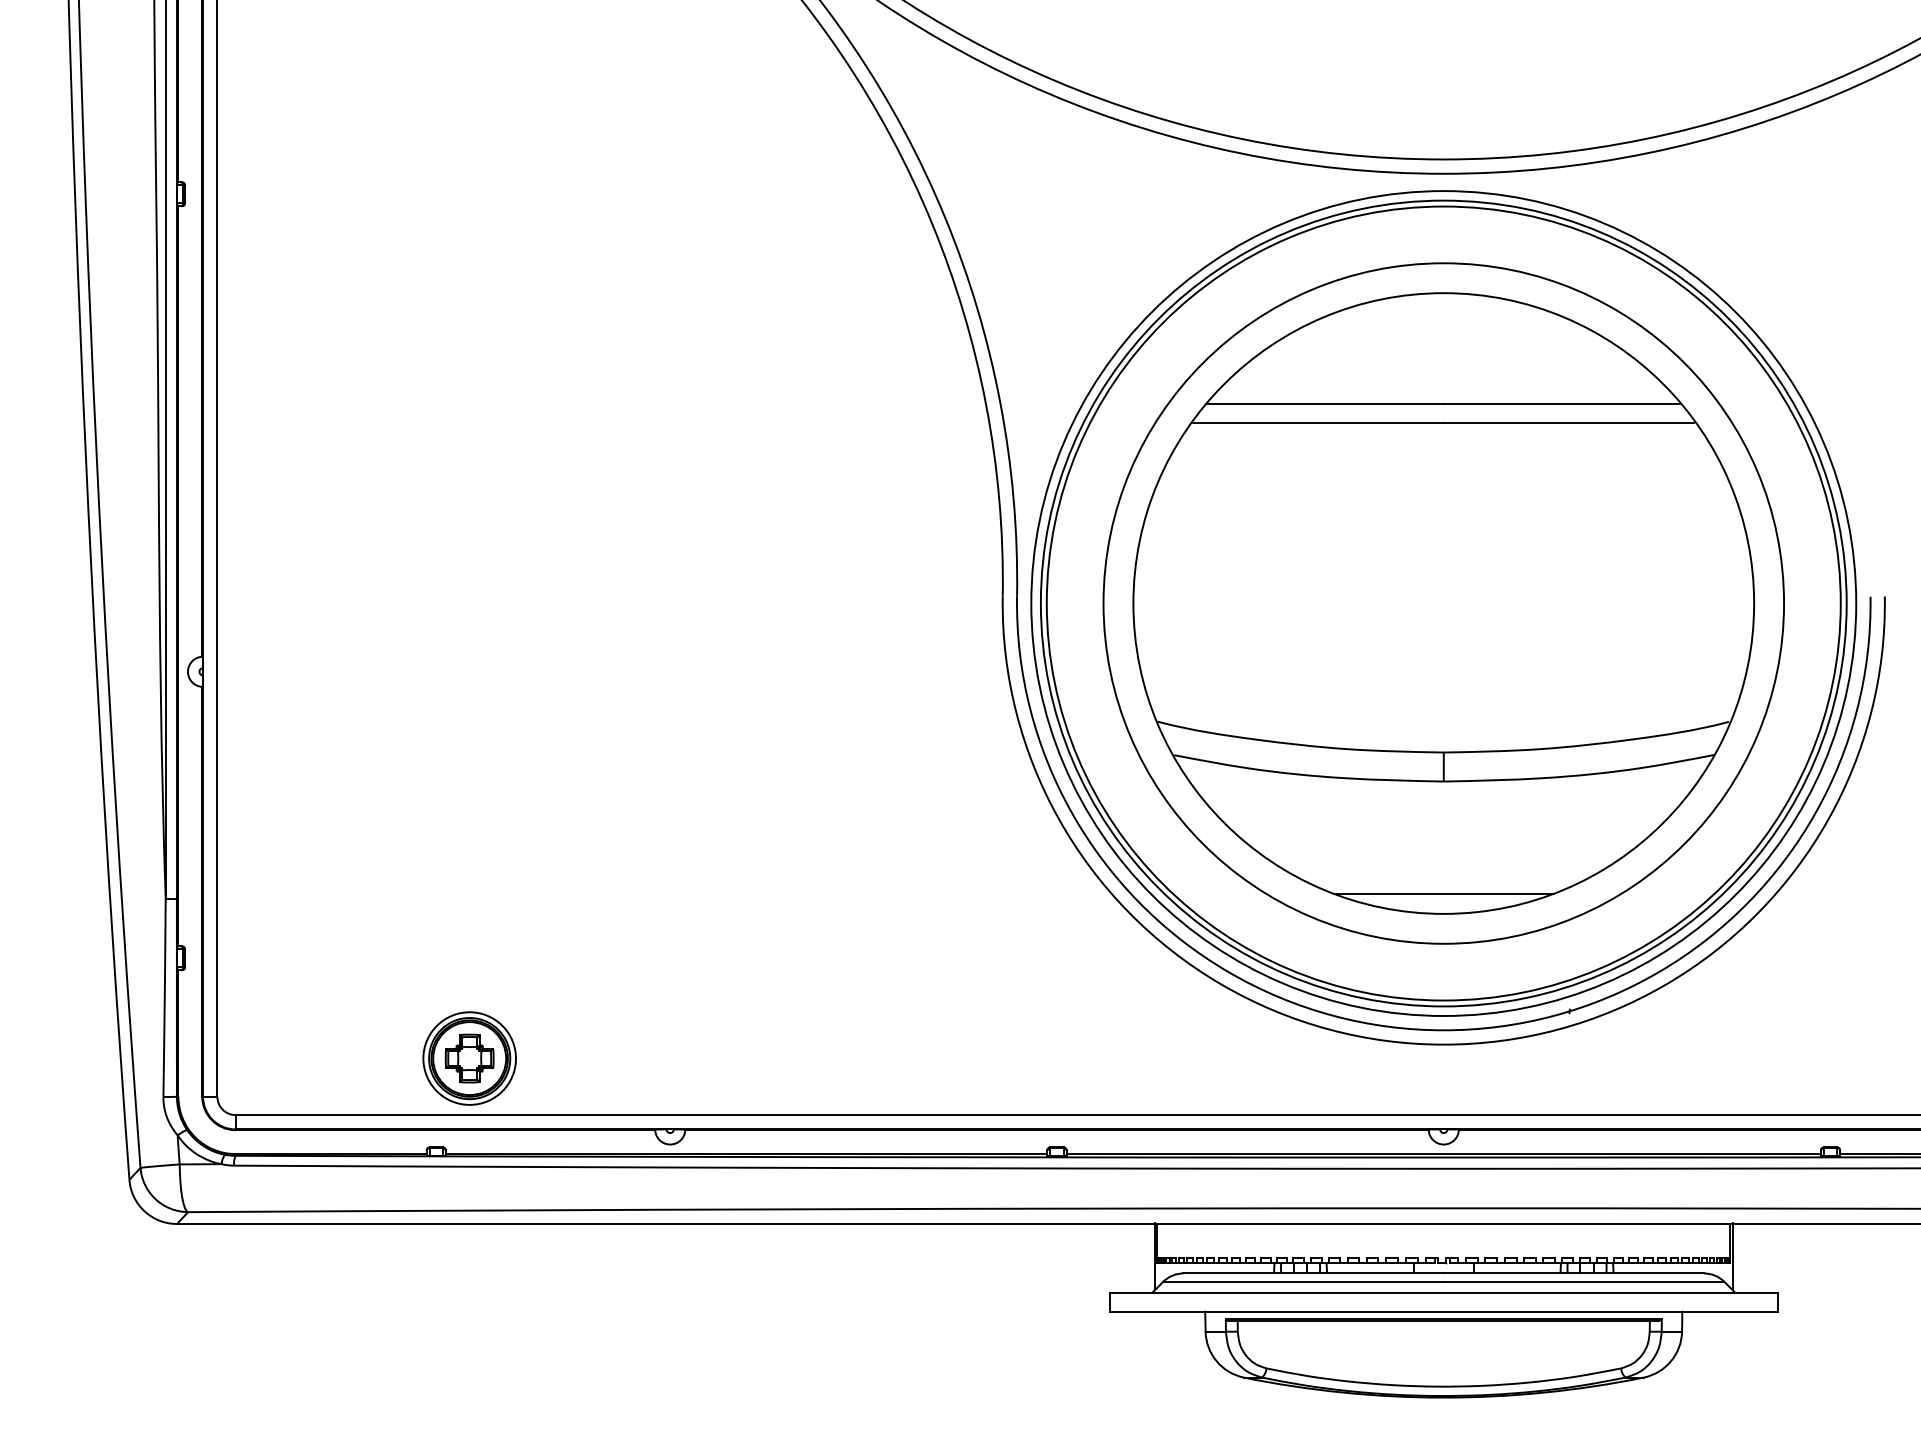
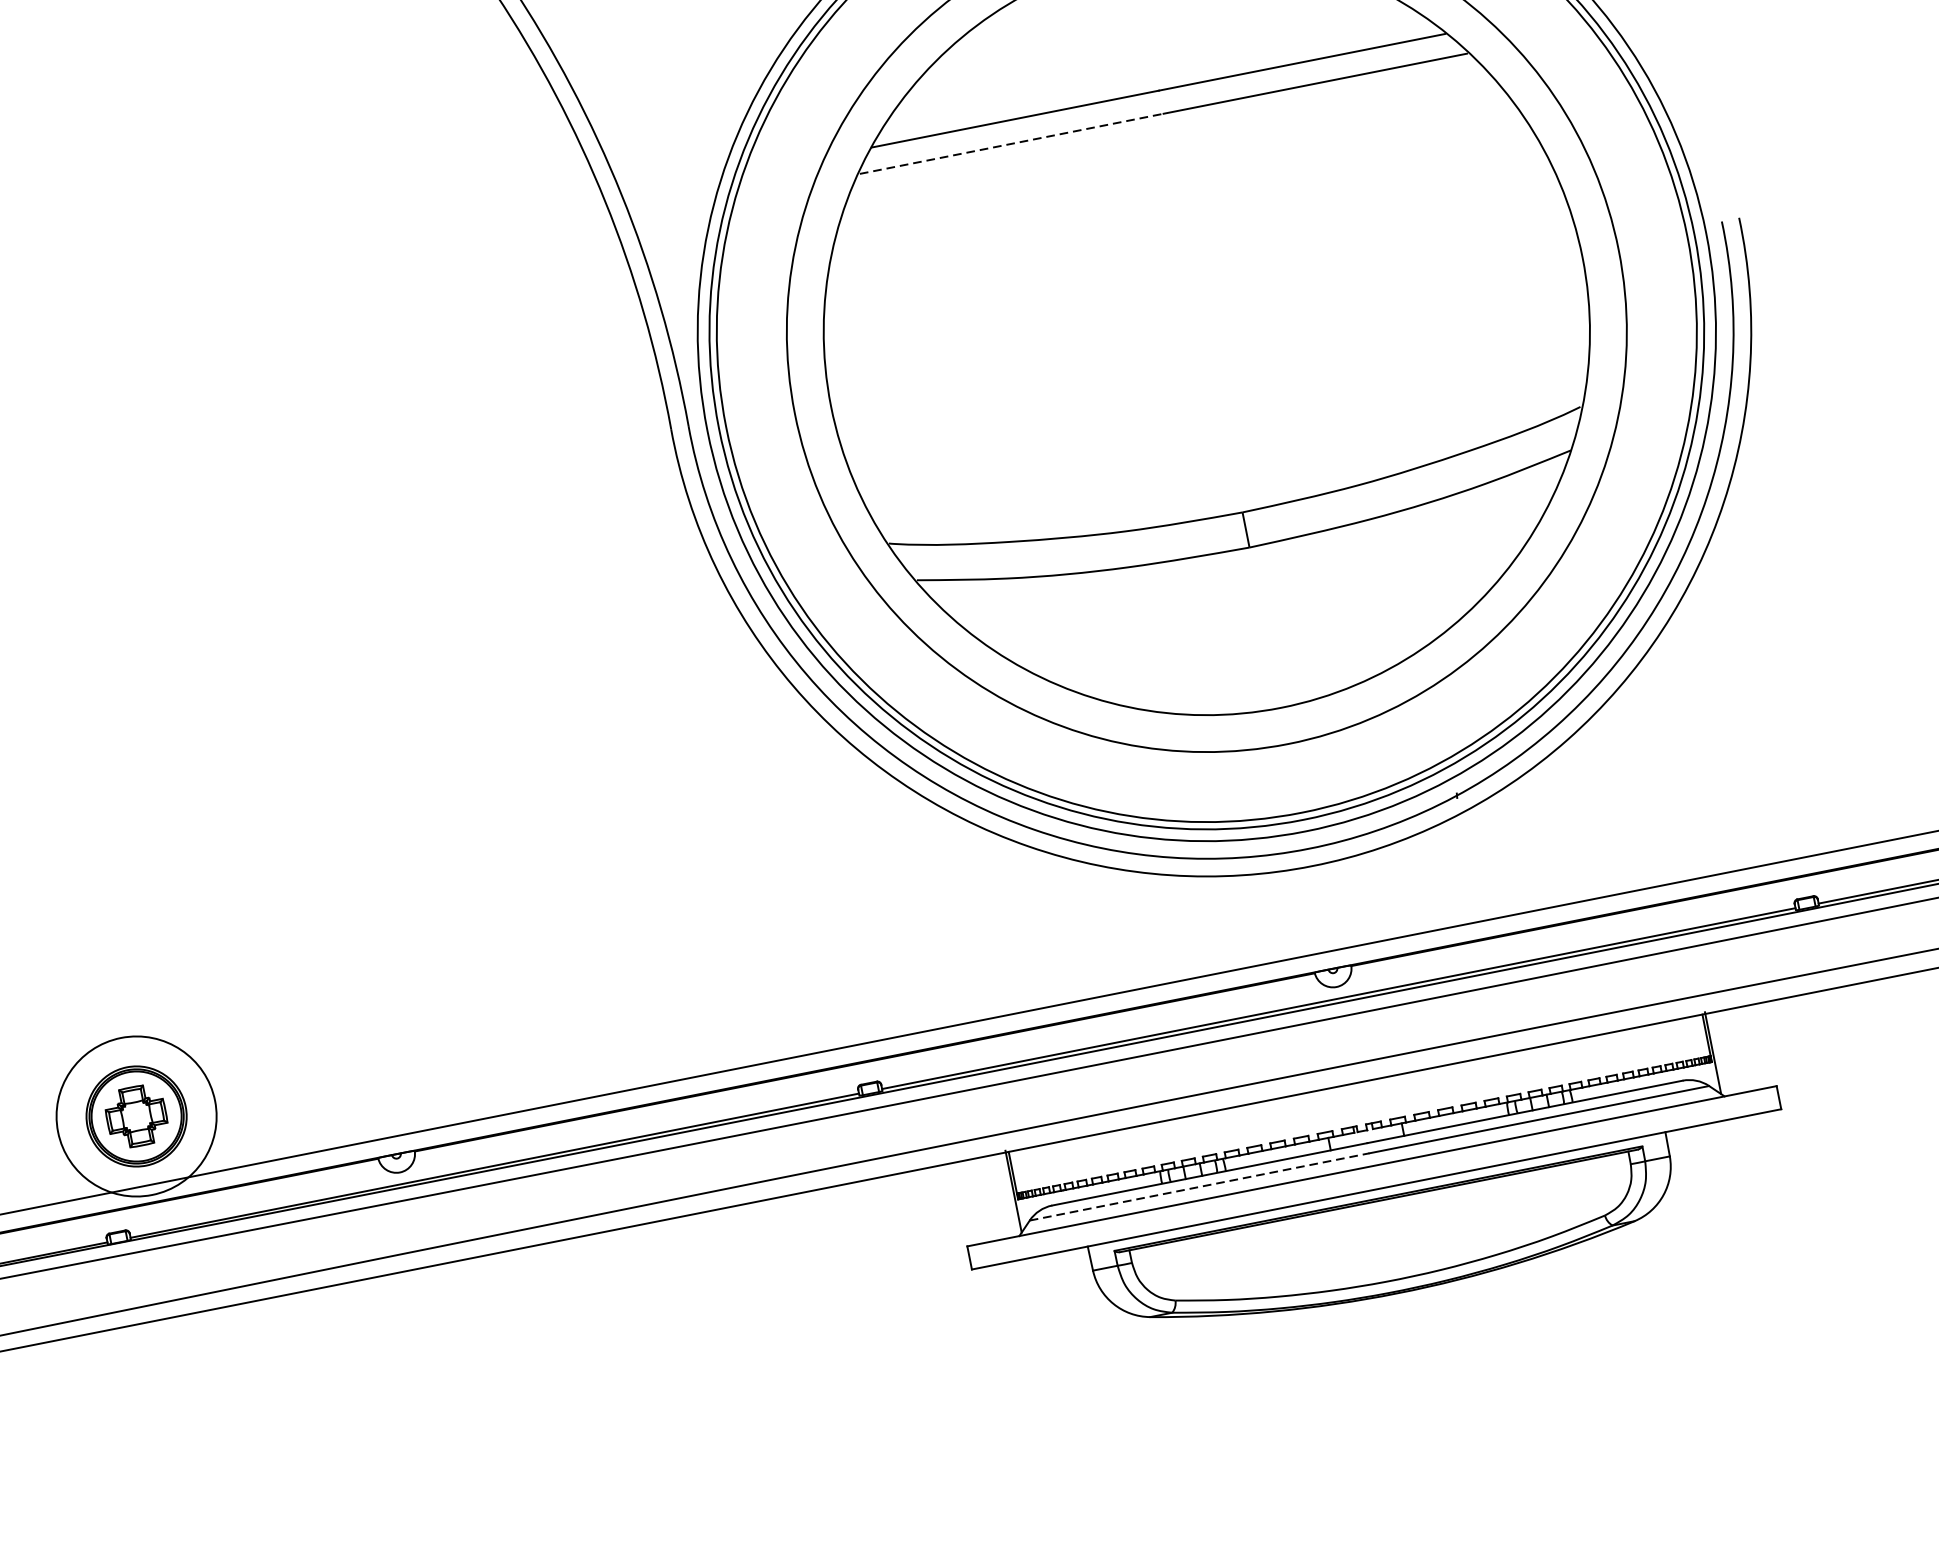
line: (1318, 423) -> (1012, 144), solid -> dashed
line: (1443, 893) -> (1276, 683), removed
circle: (469, 1058) -> (136, 1116), size x1.4
line: (1304, 1281) -> (1200, 1186), solid -> dashed

